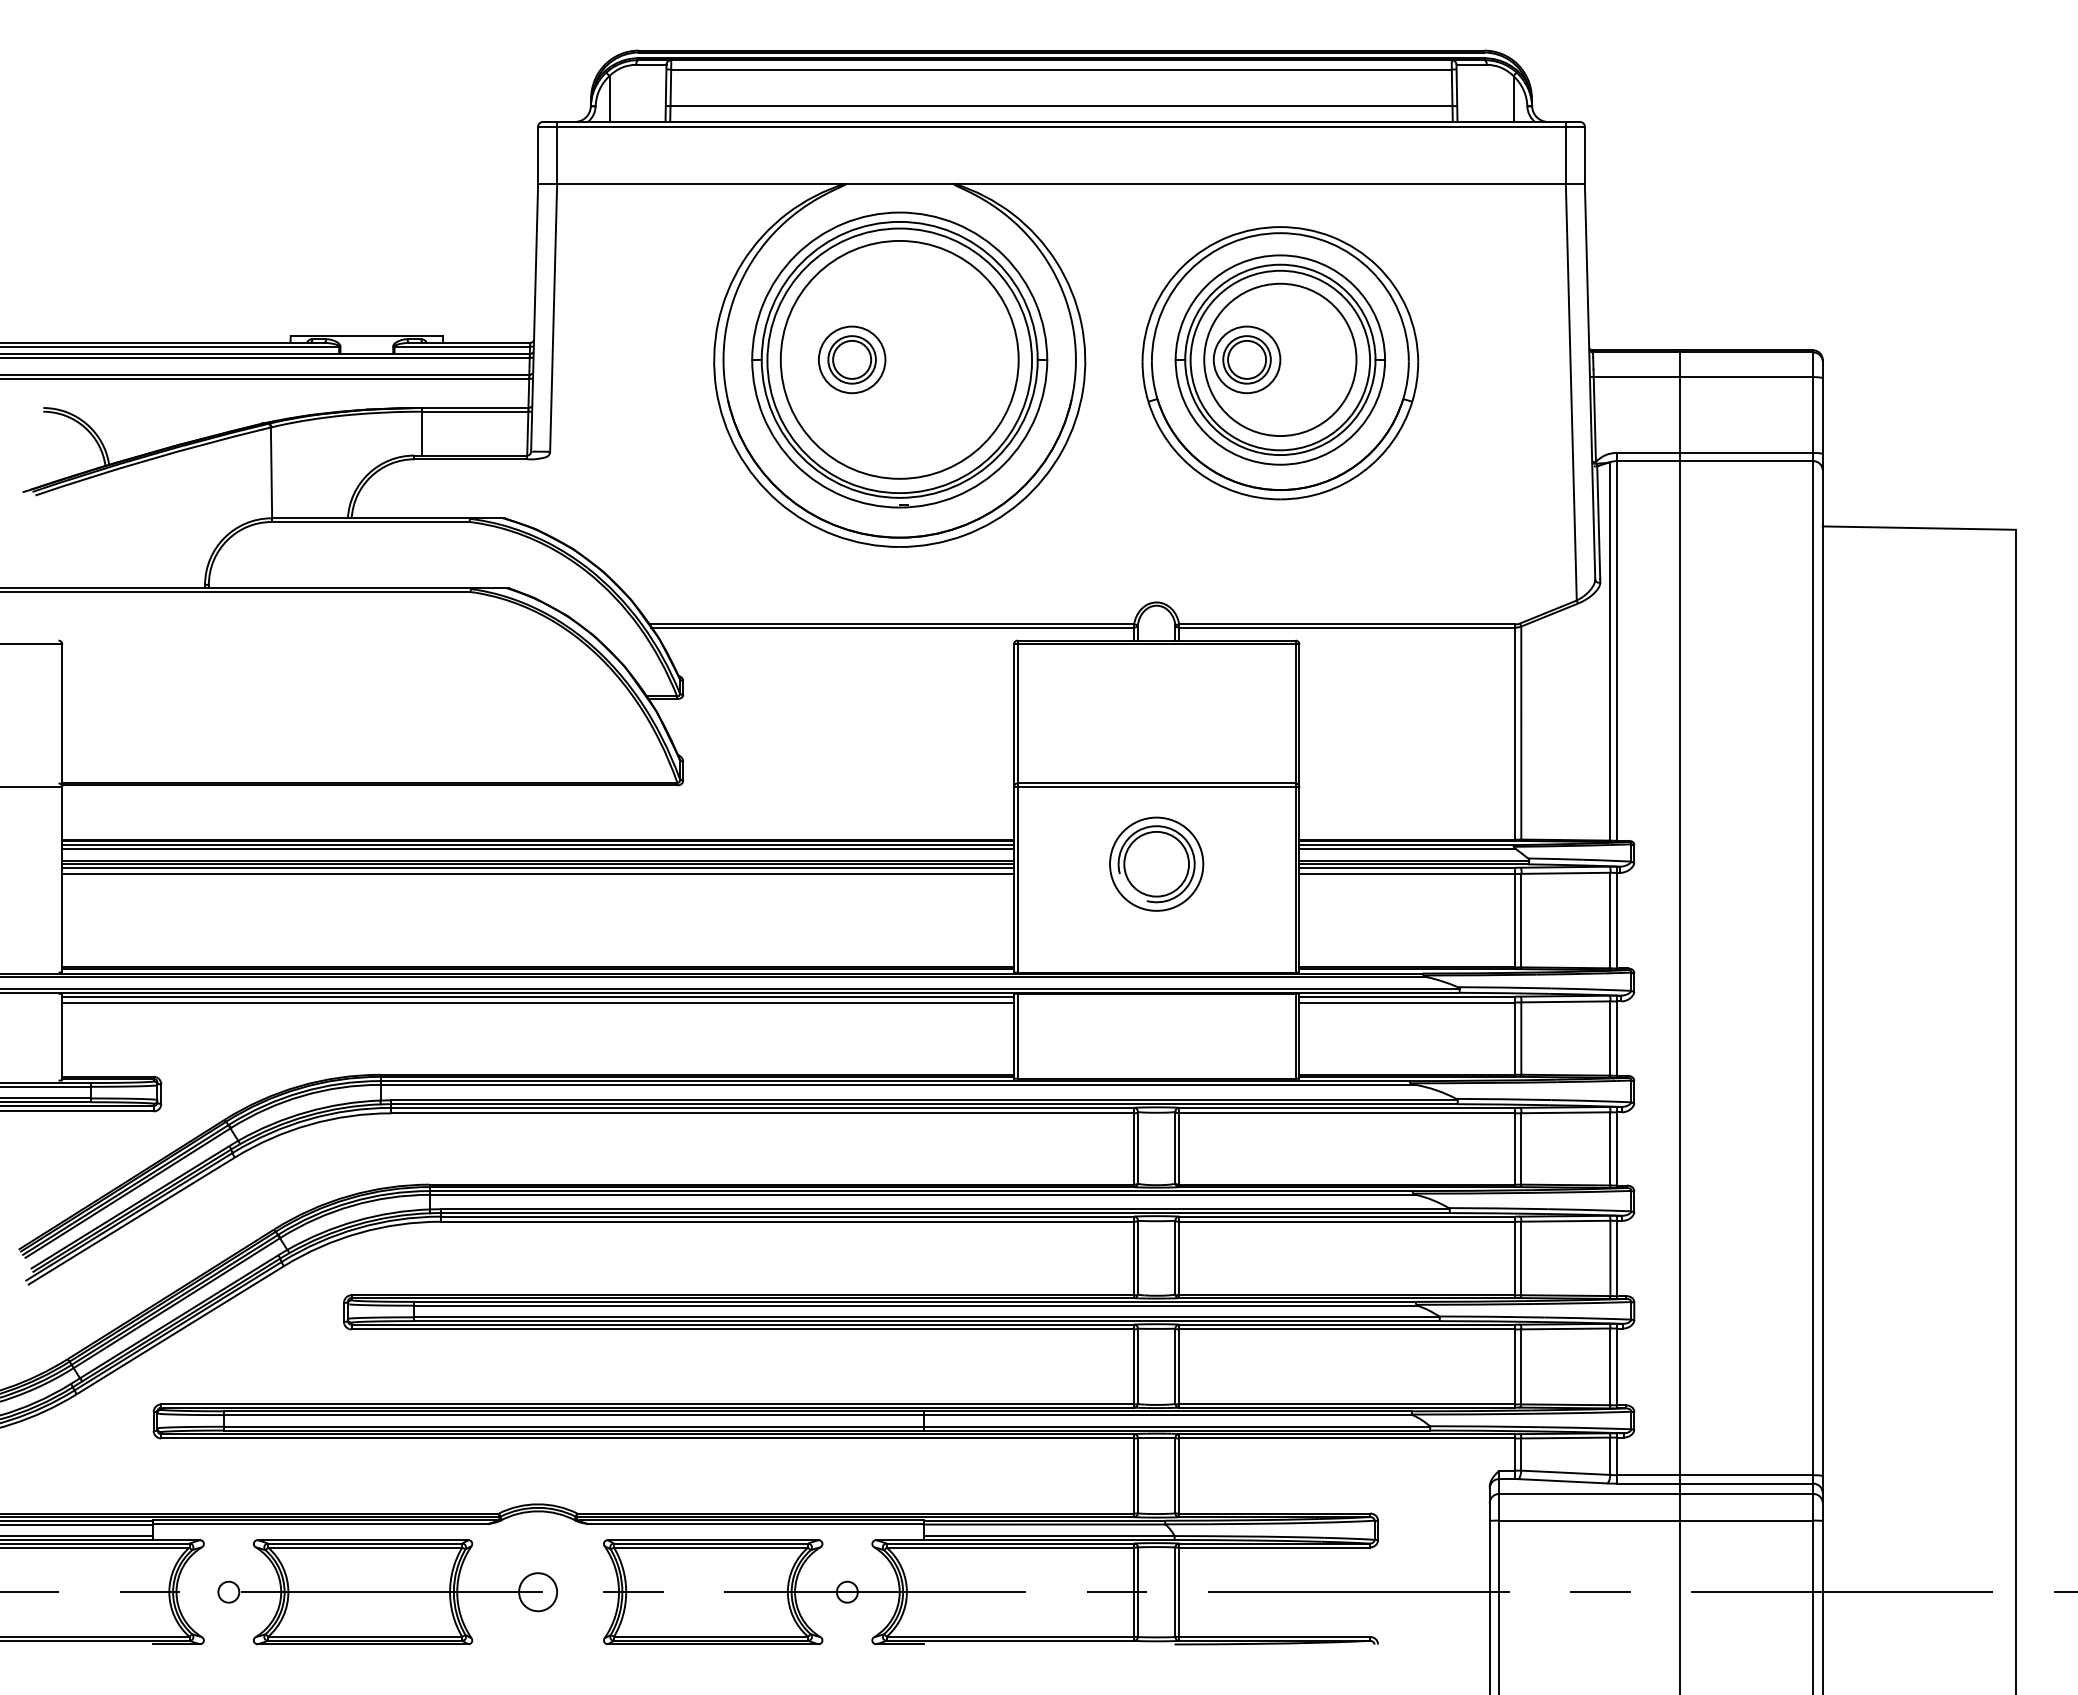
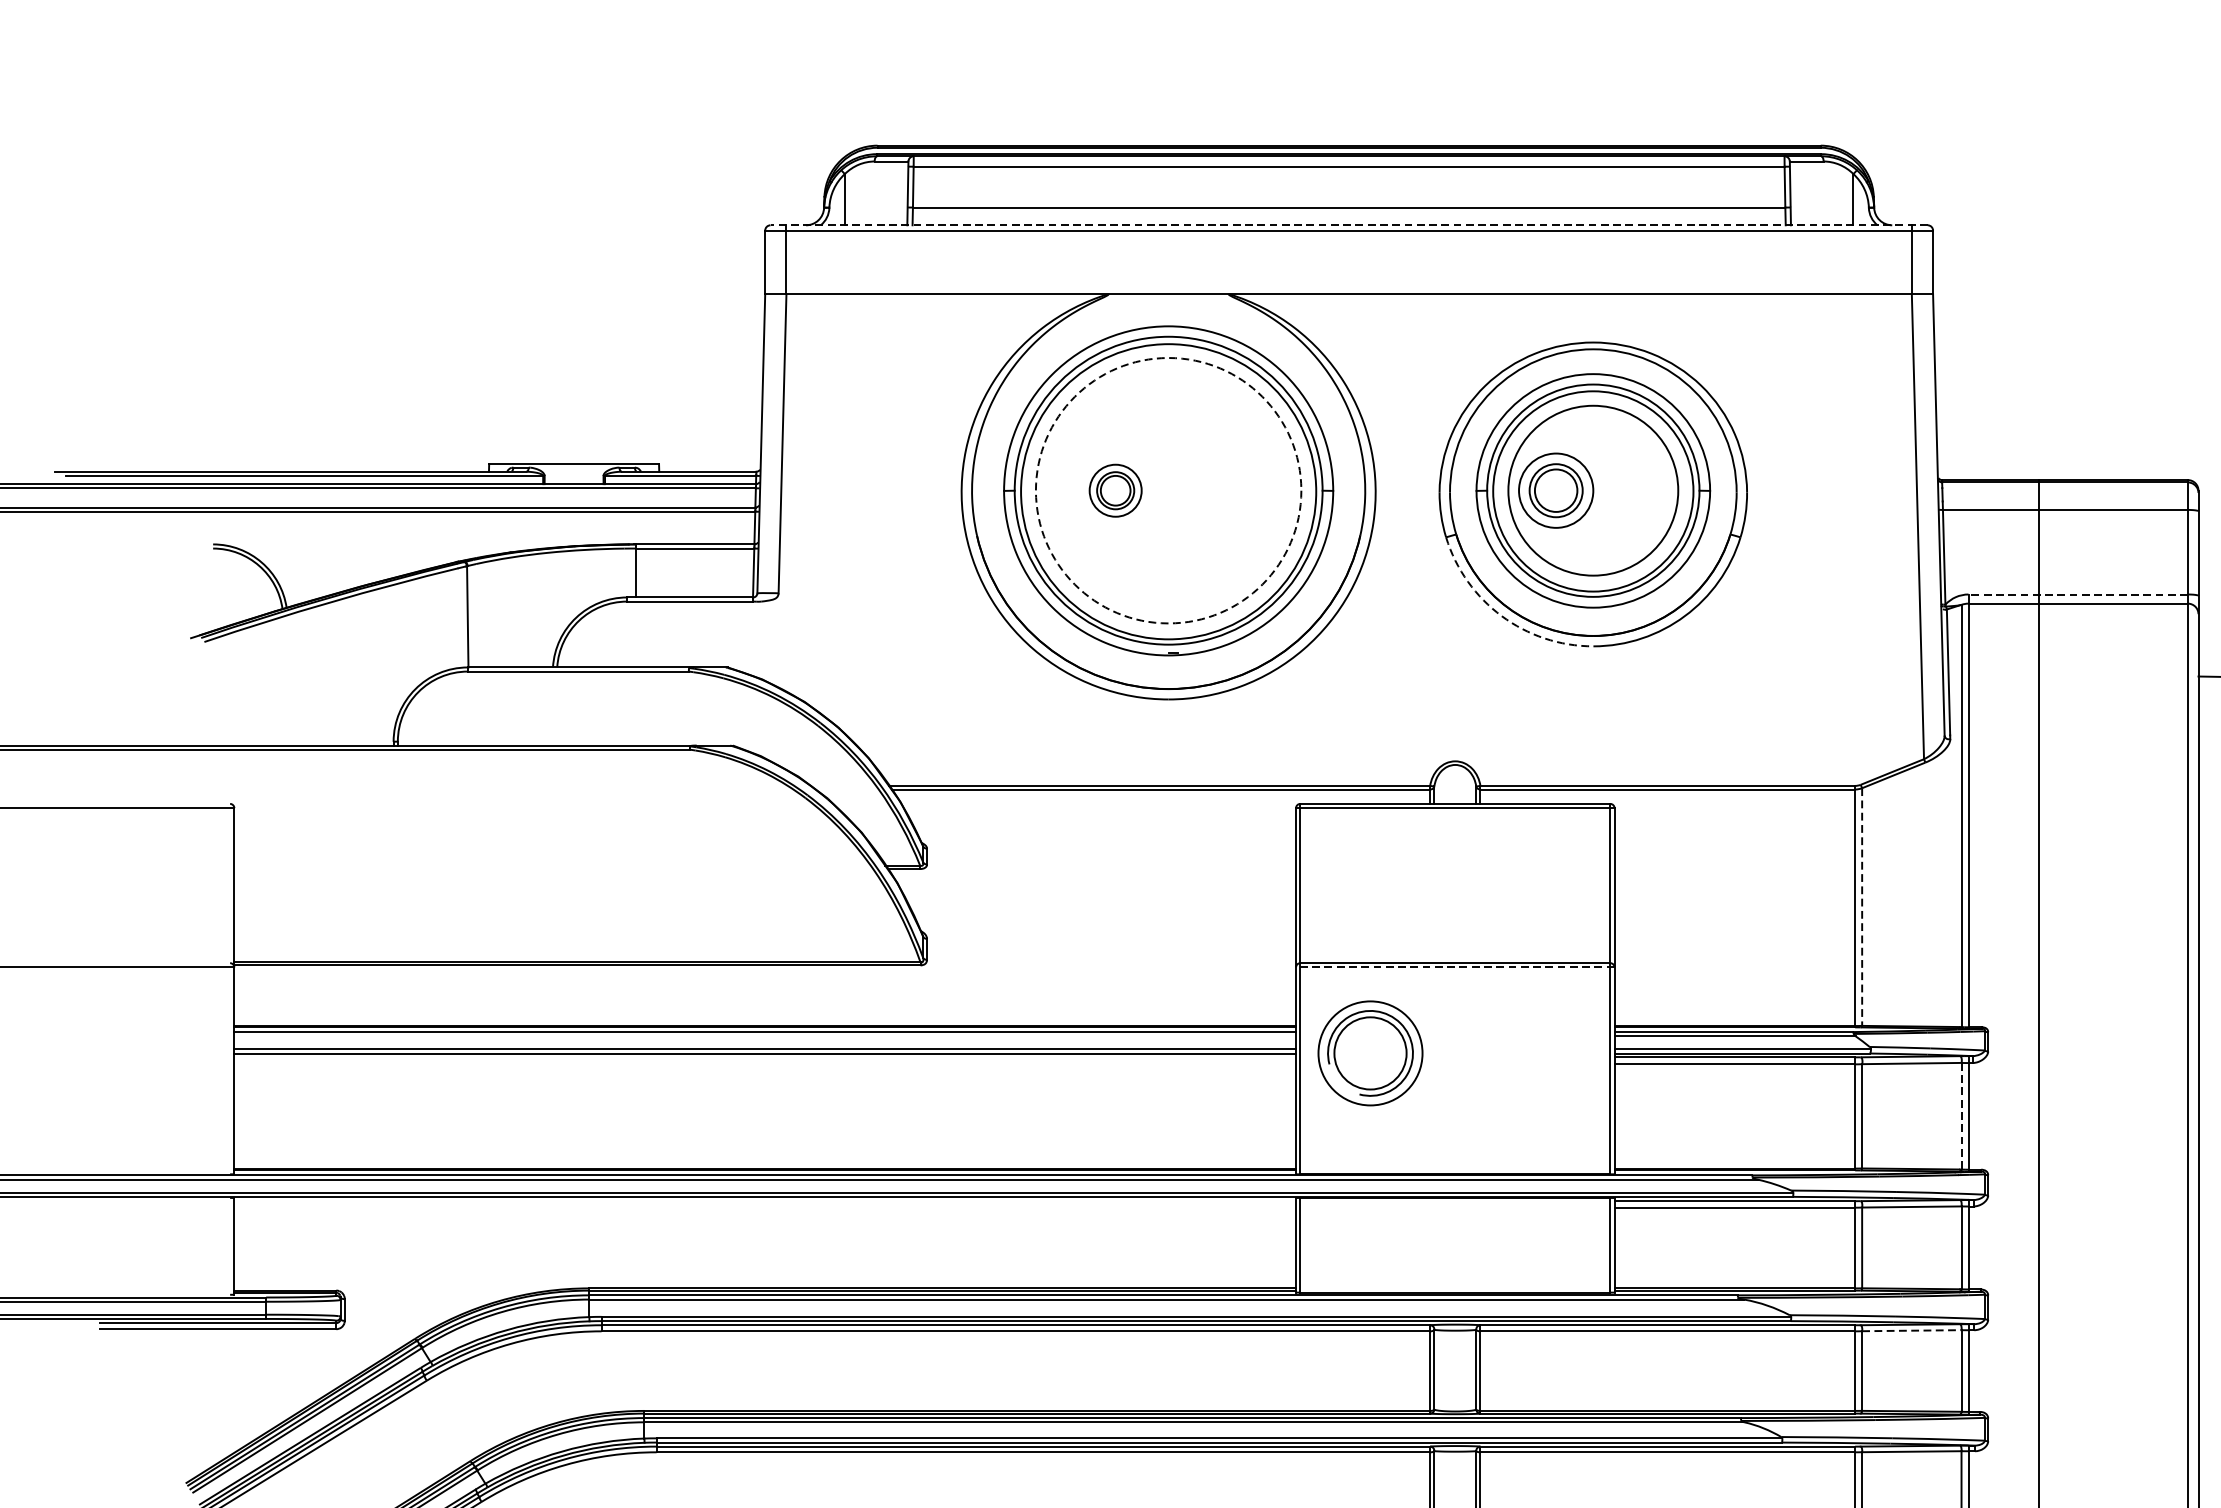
line: (1061, 122) -> (1349, 225), solid -> dashed
part: (852, 359) -> (1115, 490), size x0.7
circle: (899, 359) -> (1168, 490), solid -> dashed
line: (1714, 452) -> (2077, 594), solid -> dashed
arc: (1198, 472) -> (1501, 616), solid -> dashed
line: (1521, 733) -> (1862, 907), solid -> dashed
line: (1156, 787) -> (1455, 967), solid -> dashed
line: (537, 848) -> (764, 1035), removed
part: (1156, 863) -> (1370, 1052), moved
line: (537, 867) -> (764, 1057), removed
line: (537, 874) -> (764, 1064), removed
line: (1610, 920) -> (1961, 1116), solid -> dashed
line: (537, 996) -> (764, 1200), removed
line: (537, 1002) -> (764, 1207), removed
line: (1565, 1112) -> (1911, 1330), solid -> dashed

